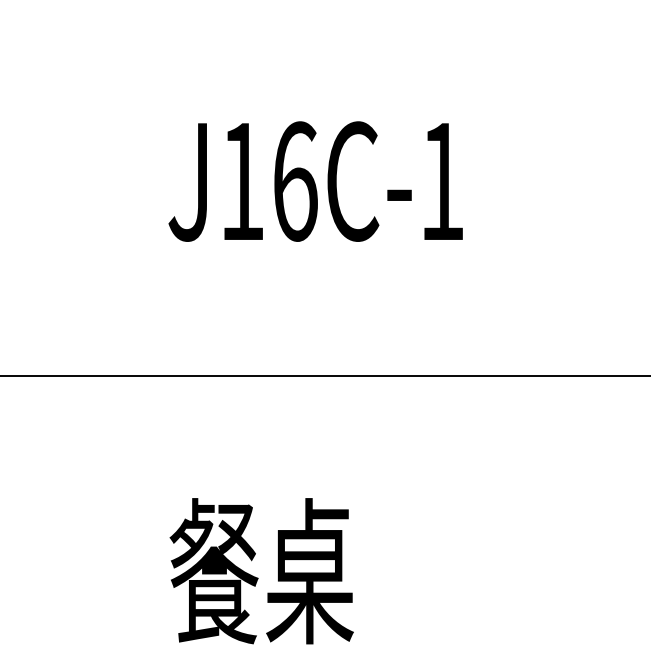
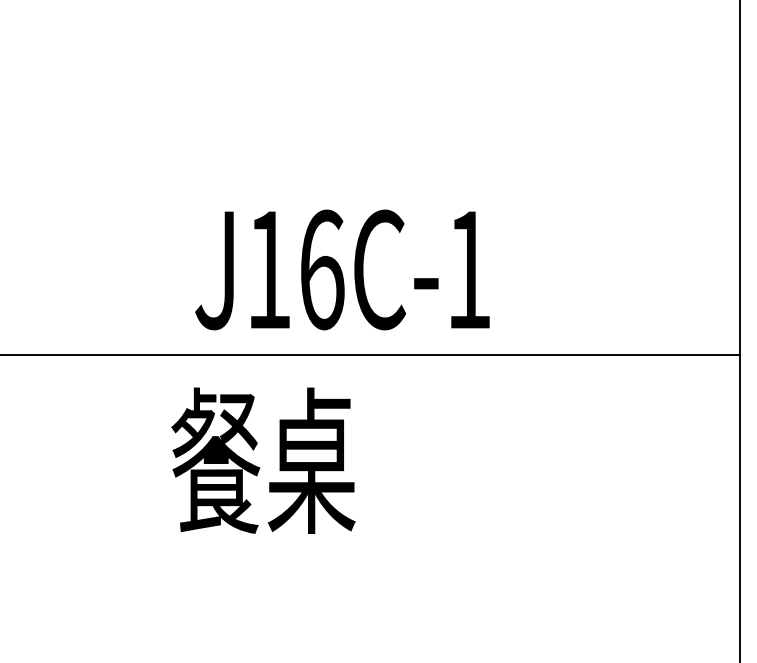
text: (315, 181) -> (342, 269), moved
text: (261, 570) -> (263, 460), moved

